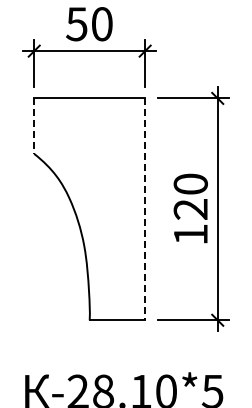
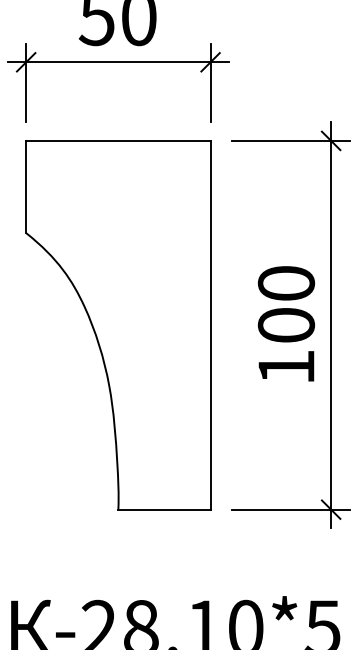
line: (34, 126) -> (26, 187), dashed -> solid
line: (145, 209) -> (211, 325), dashed -> solid
text: (190, 209) -> (285, 325), 120 -> 100

